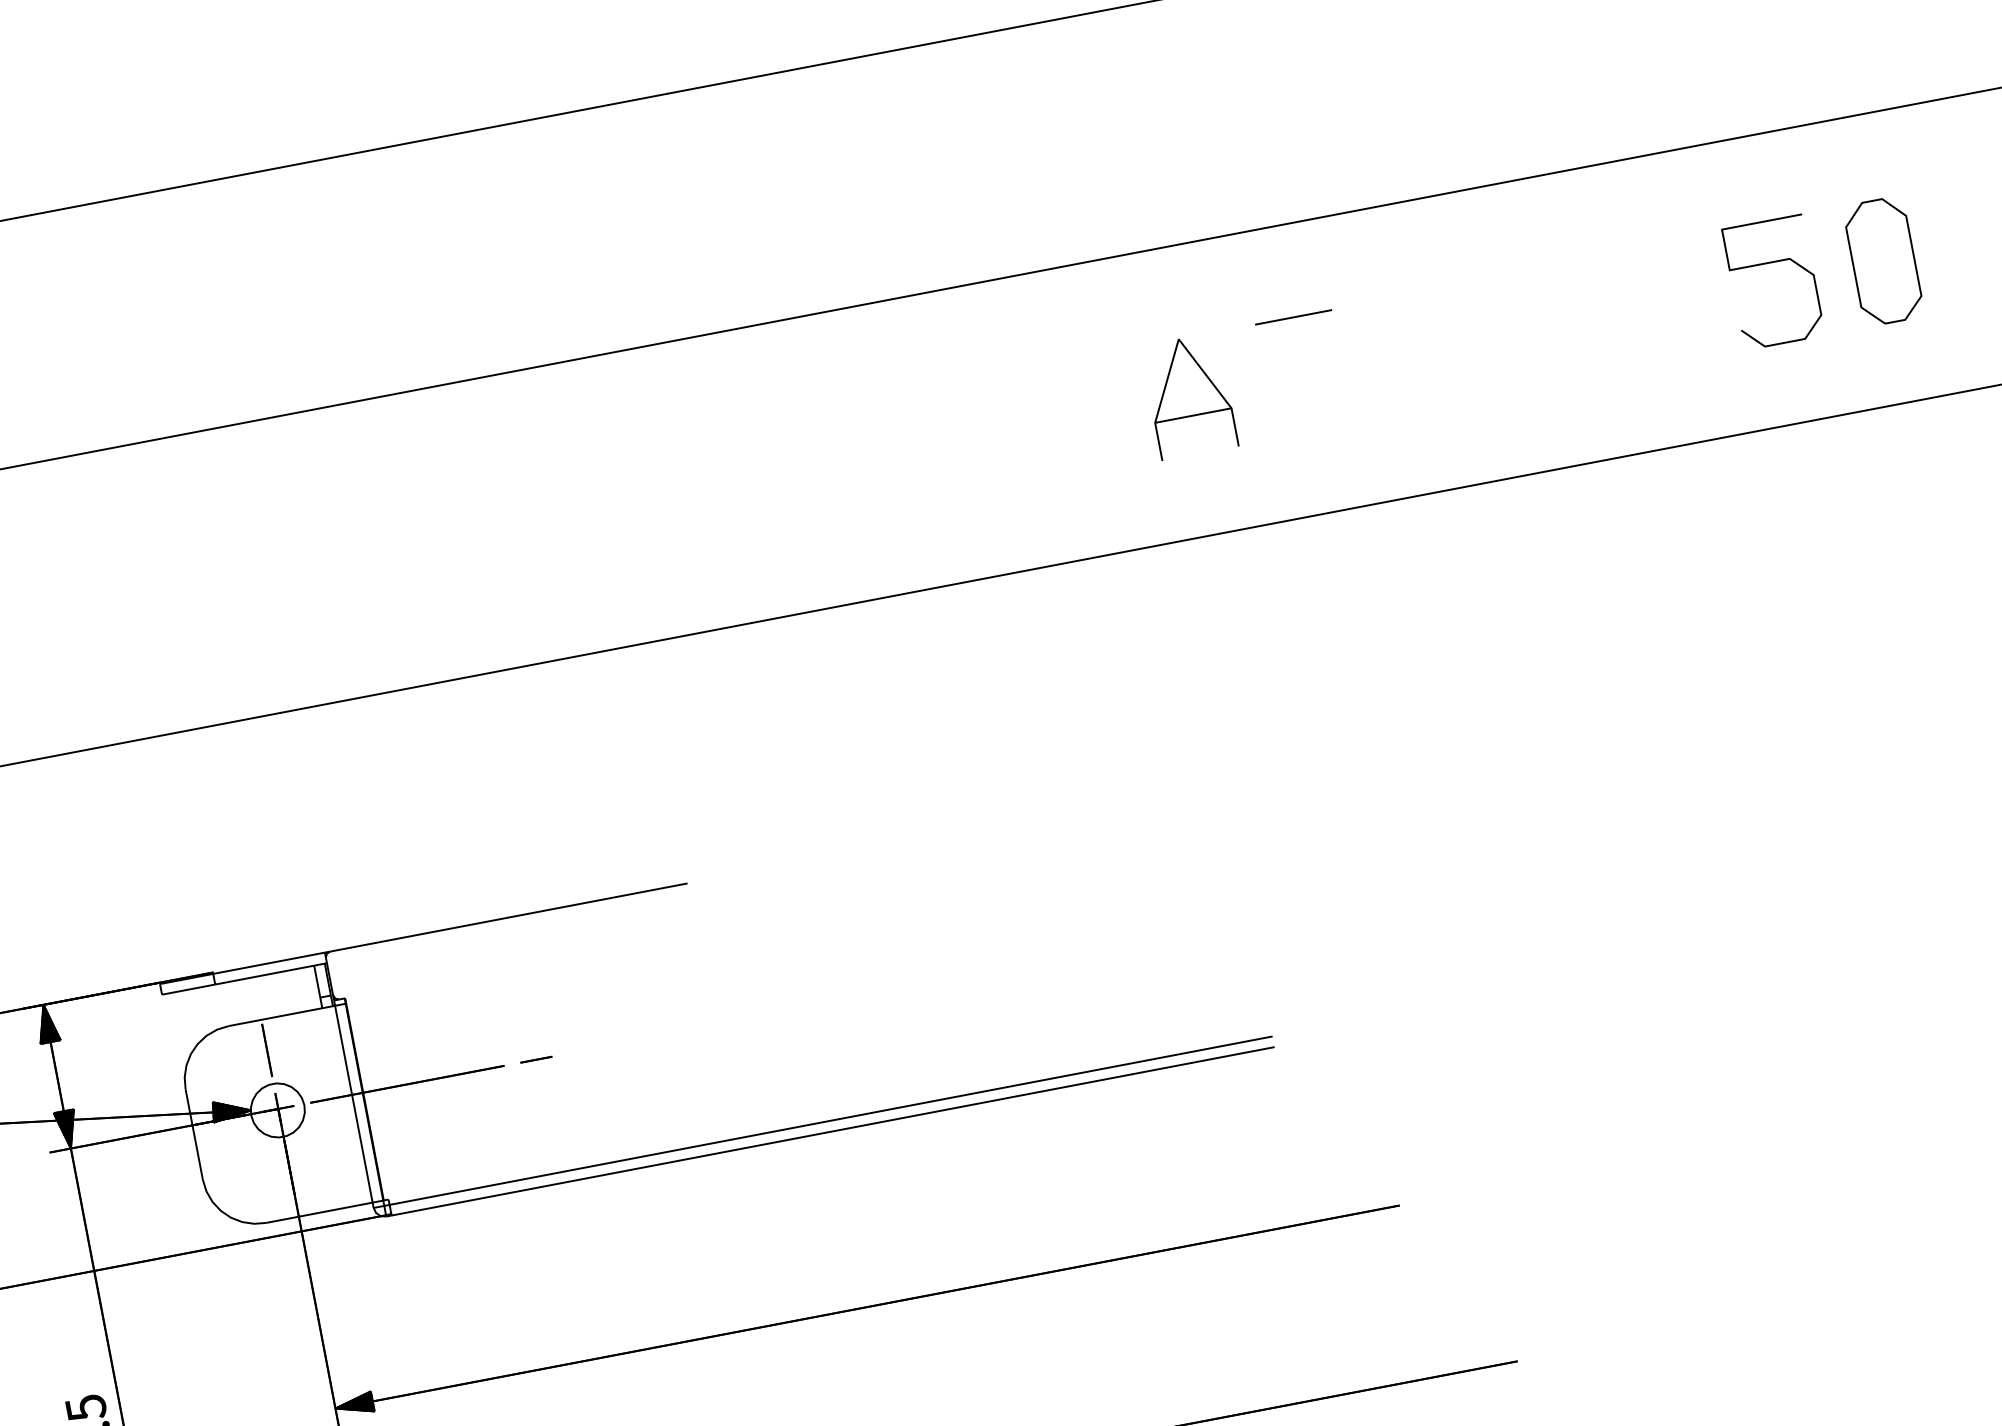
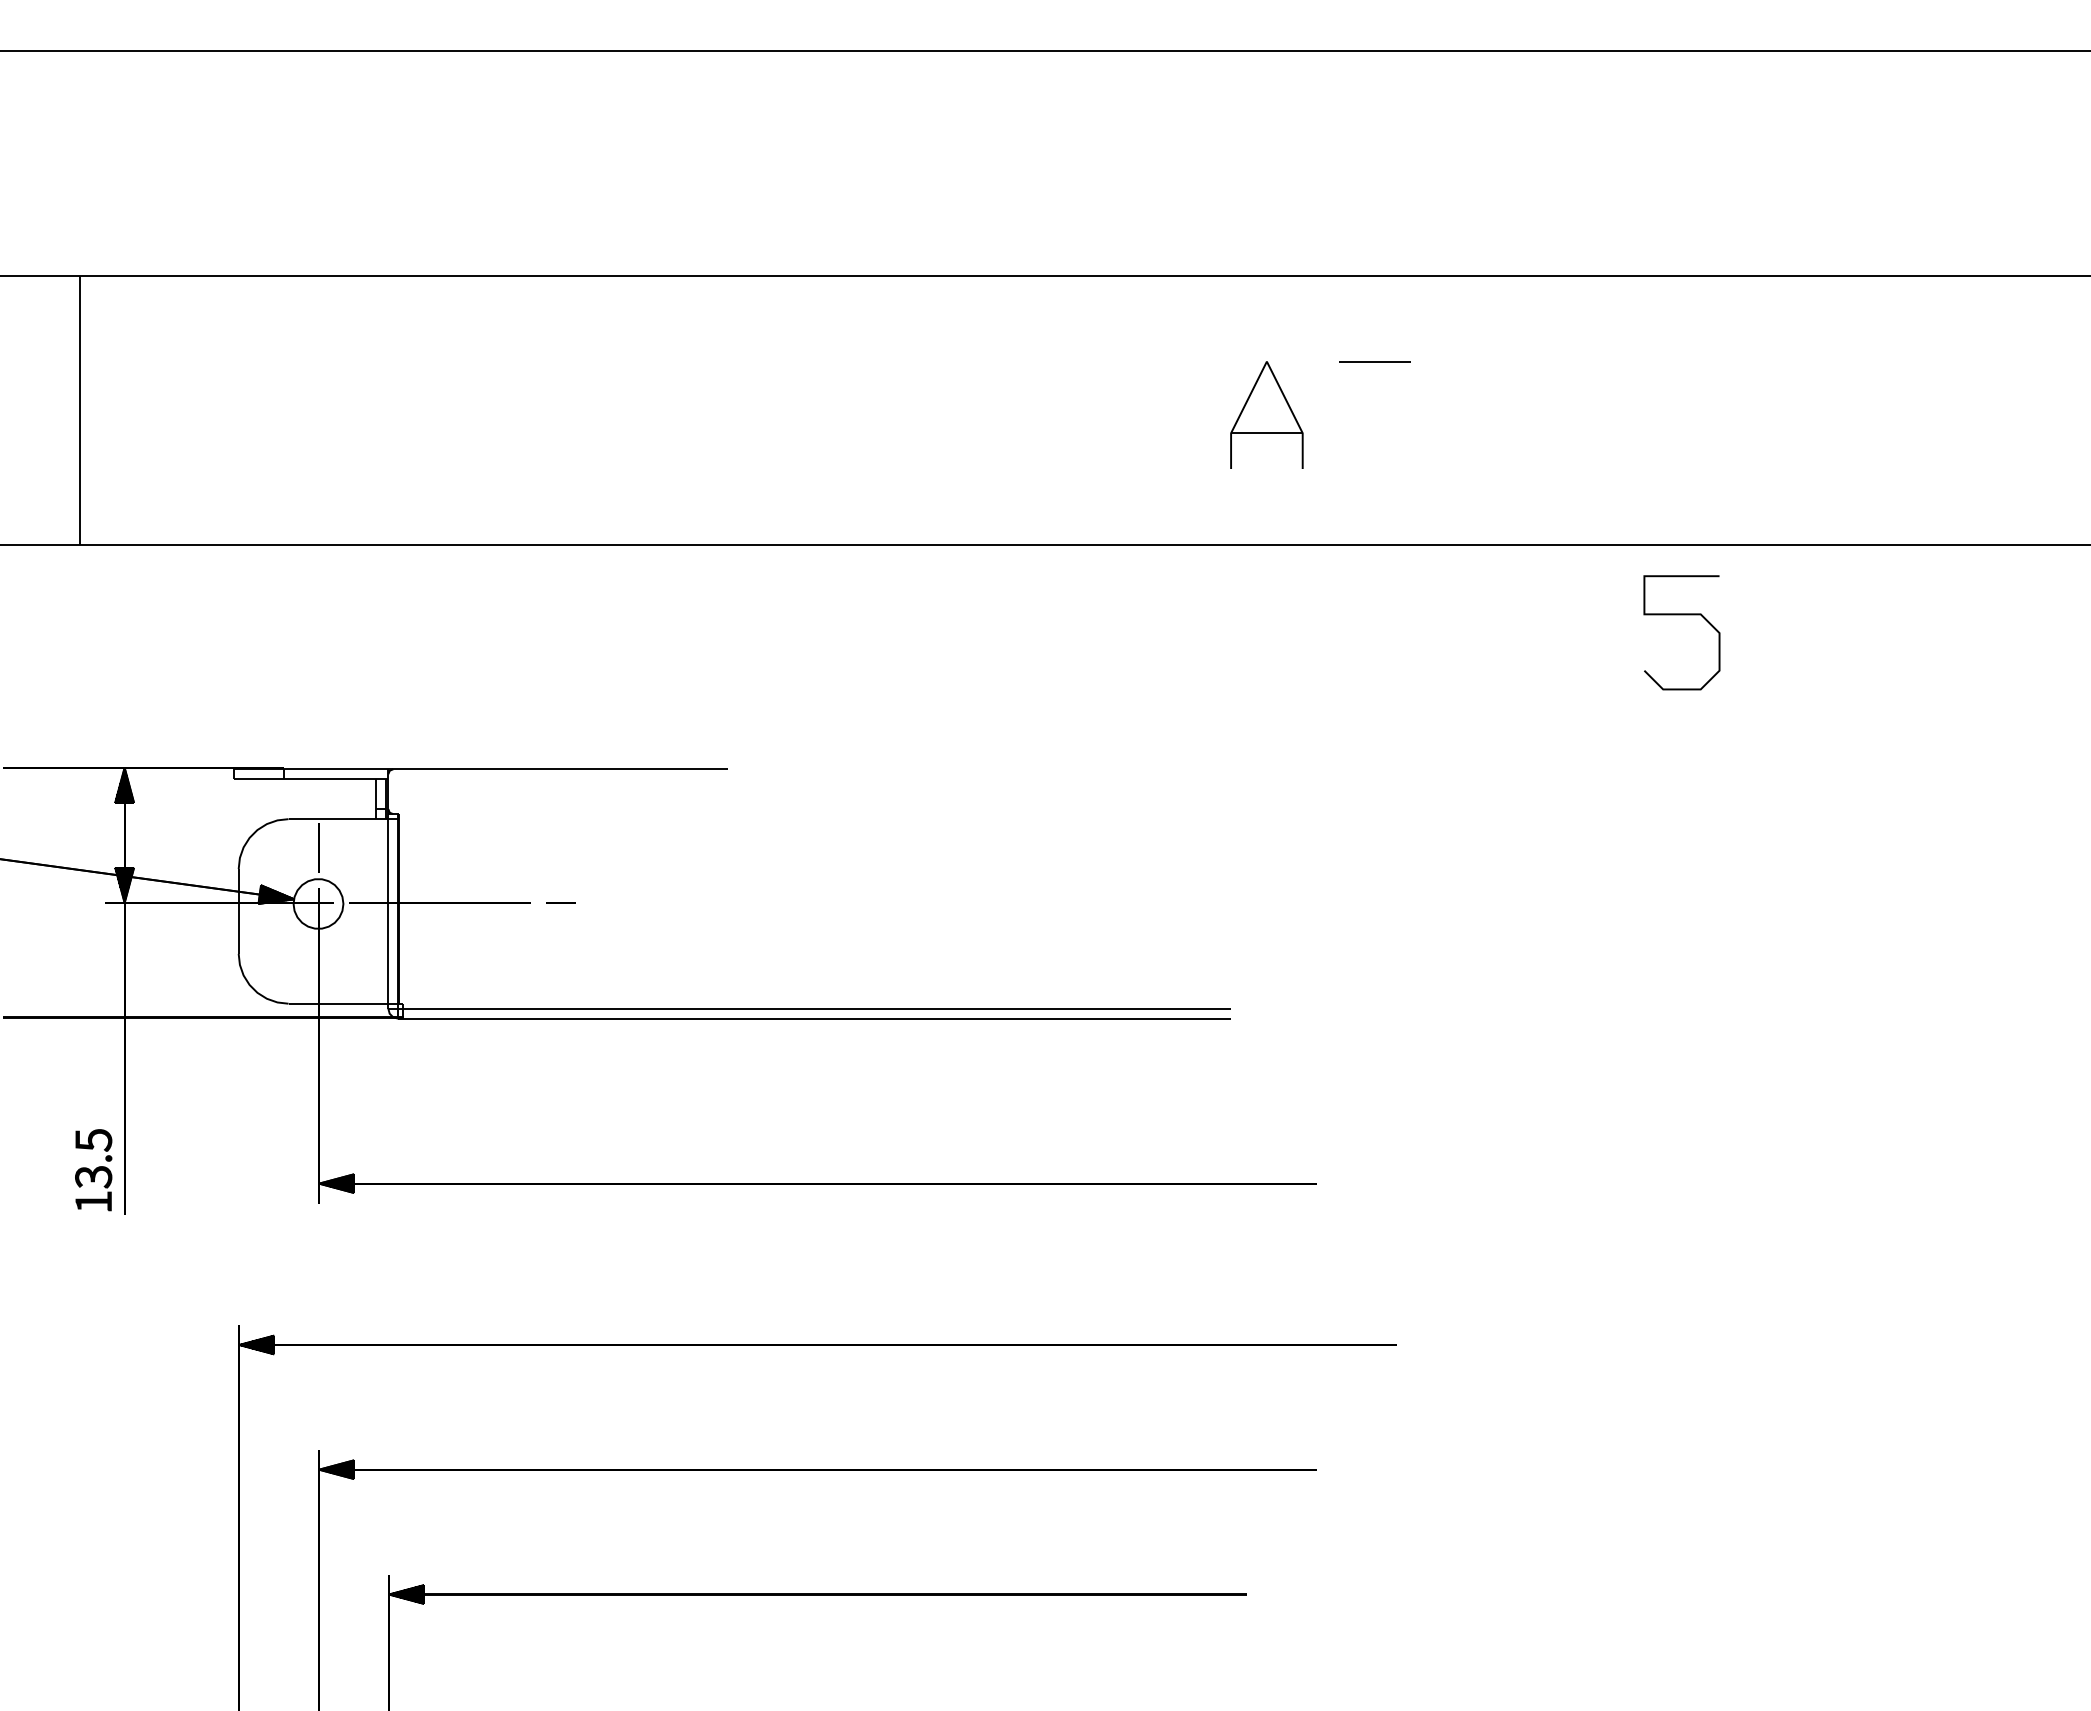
part: (1883, 260) -> (1918, 412), removed
curve: (1769, 263) -> (1681, 615), moved

